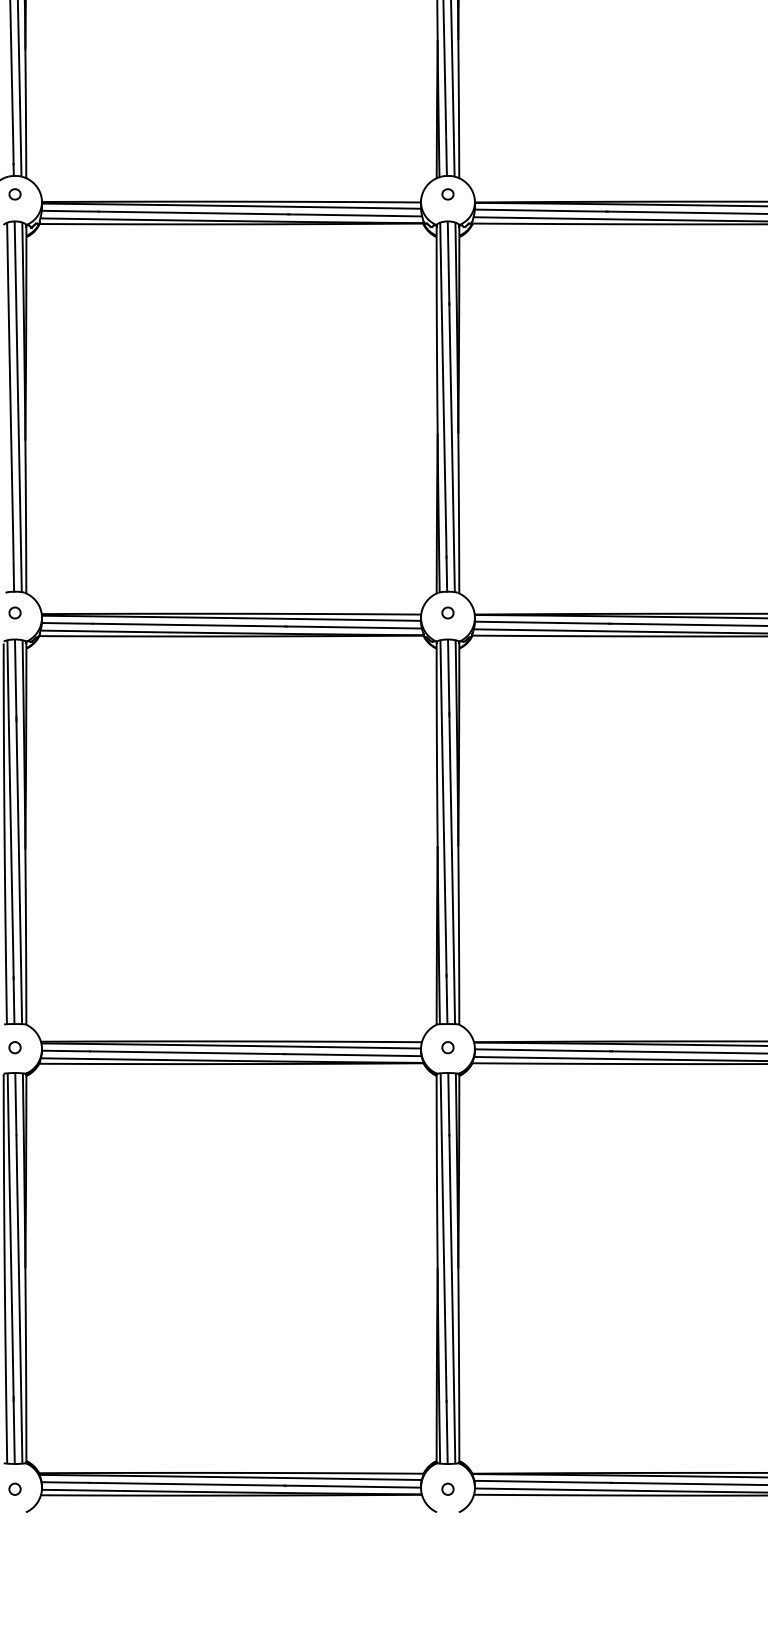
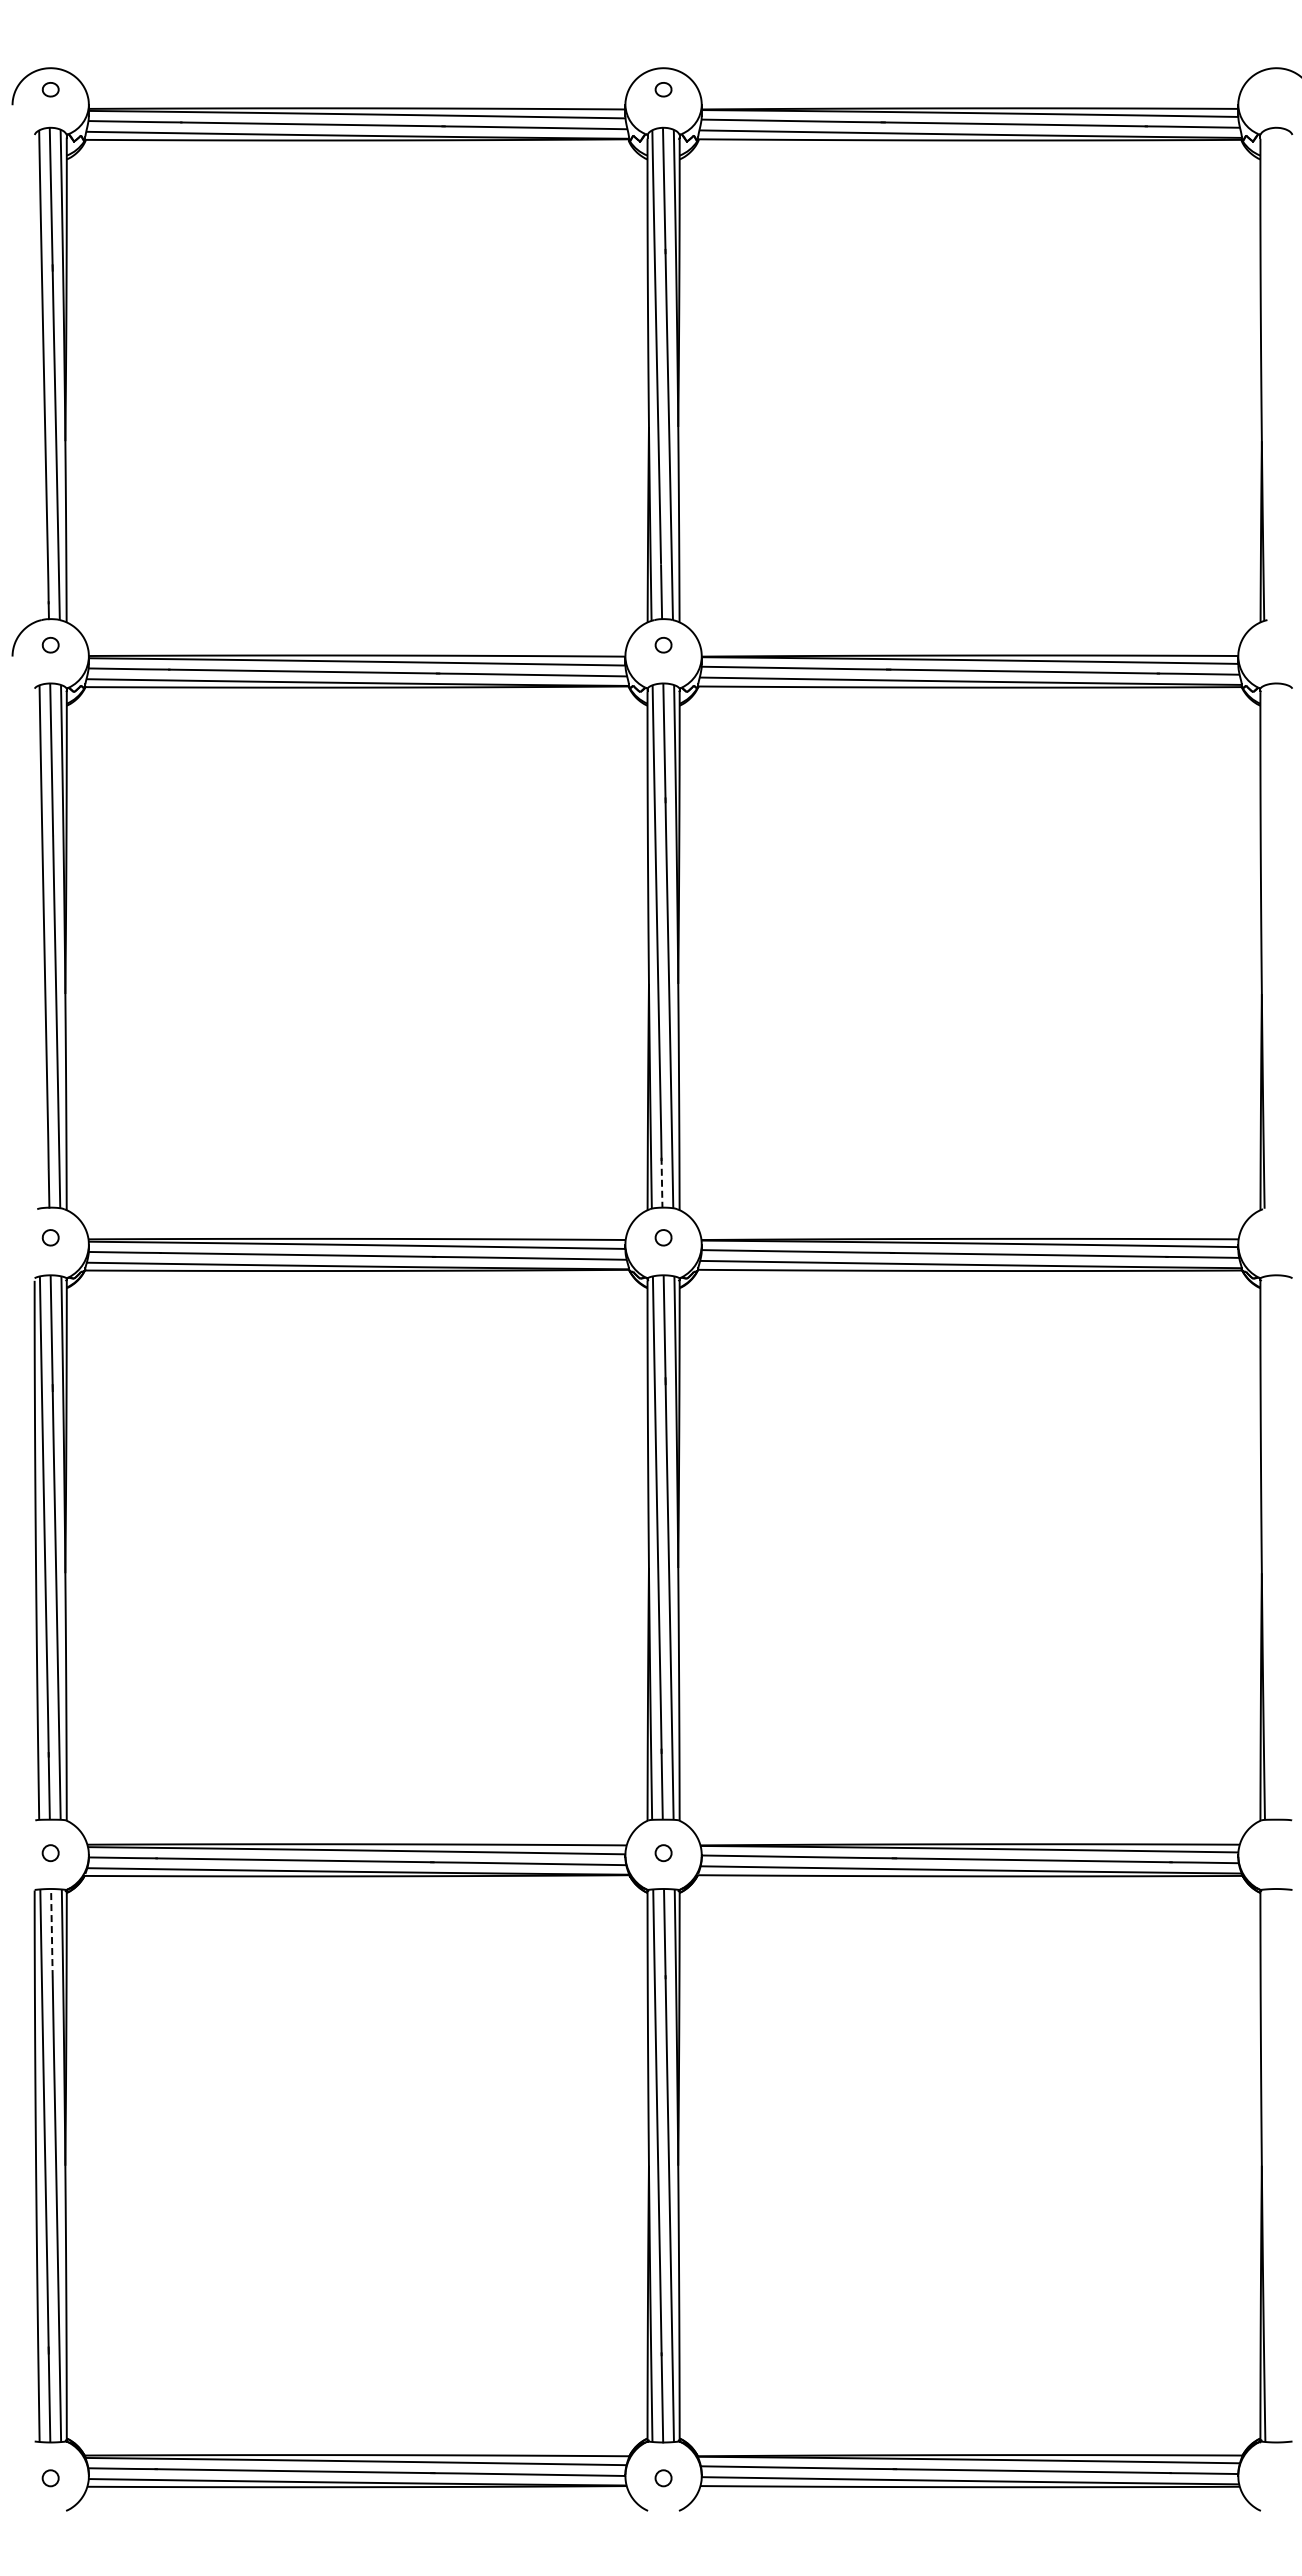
line: (446, 573) -> (661, 1182), solid -> dashed
line: (15, 1103) -> (51, 1932), solid -> dashed

